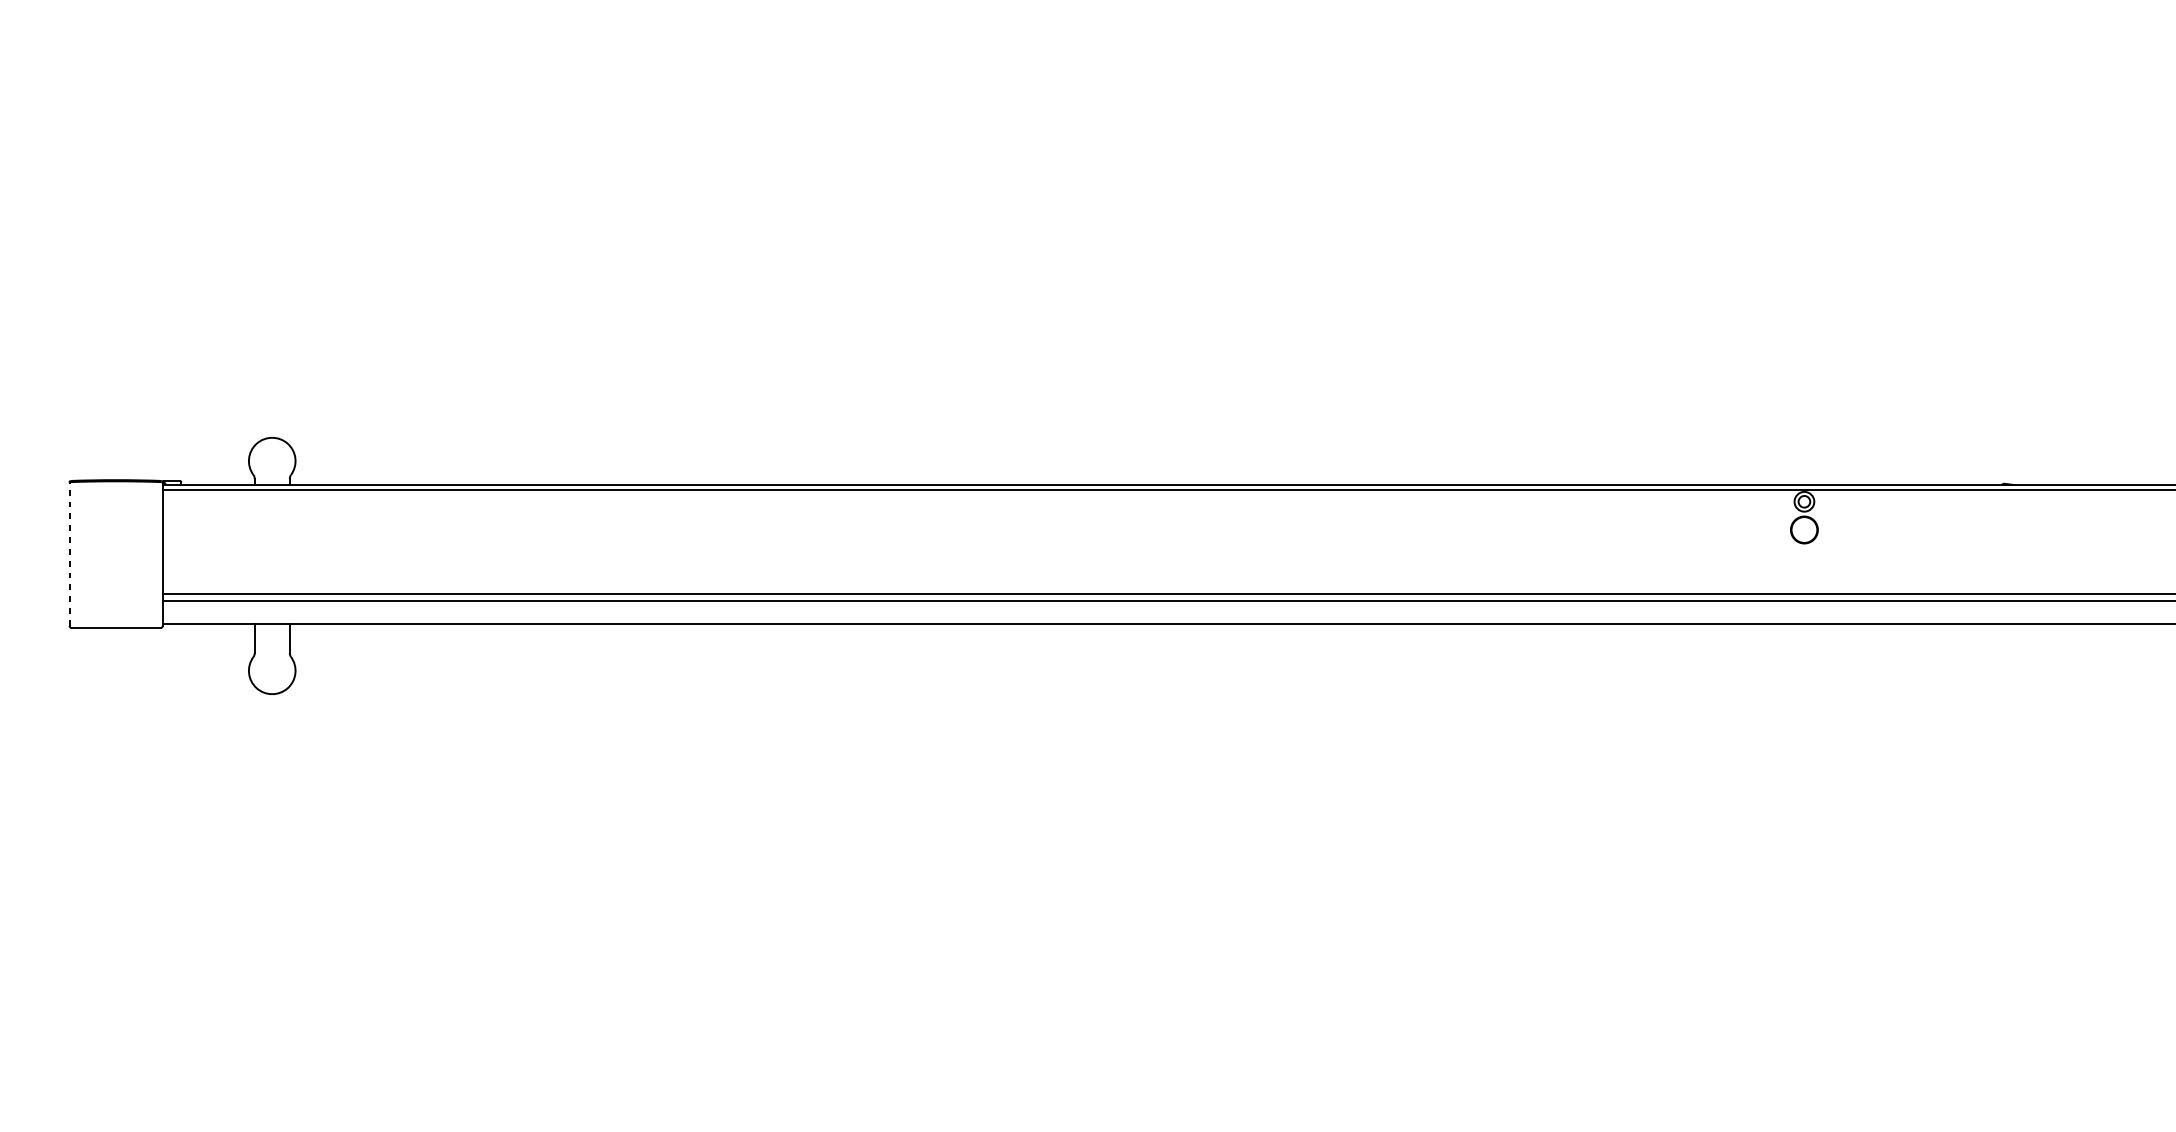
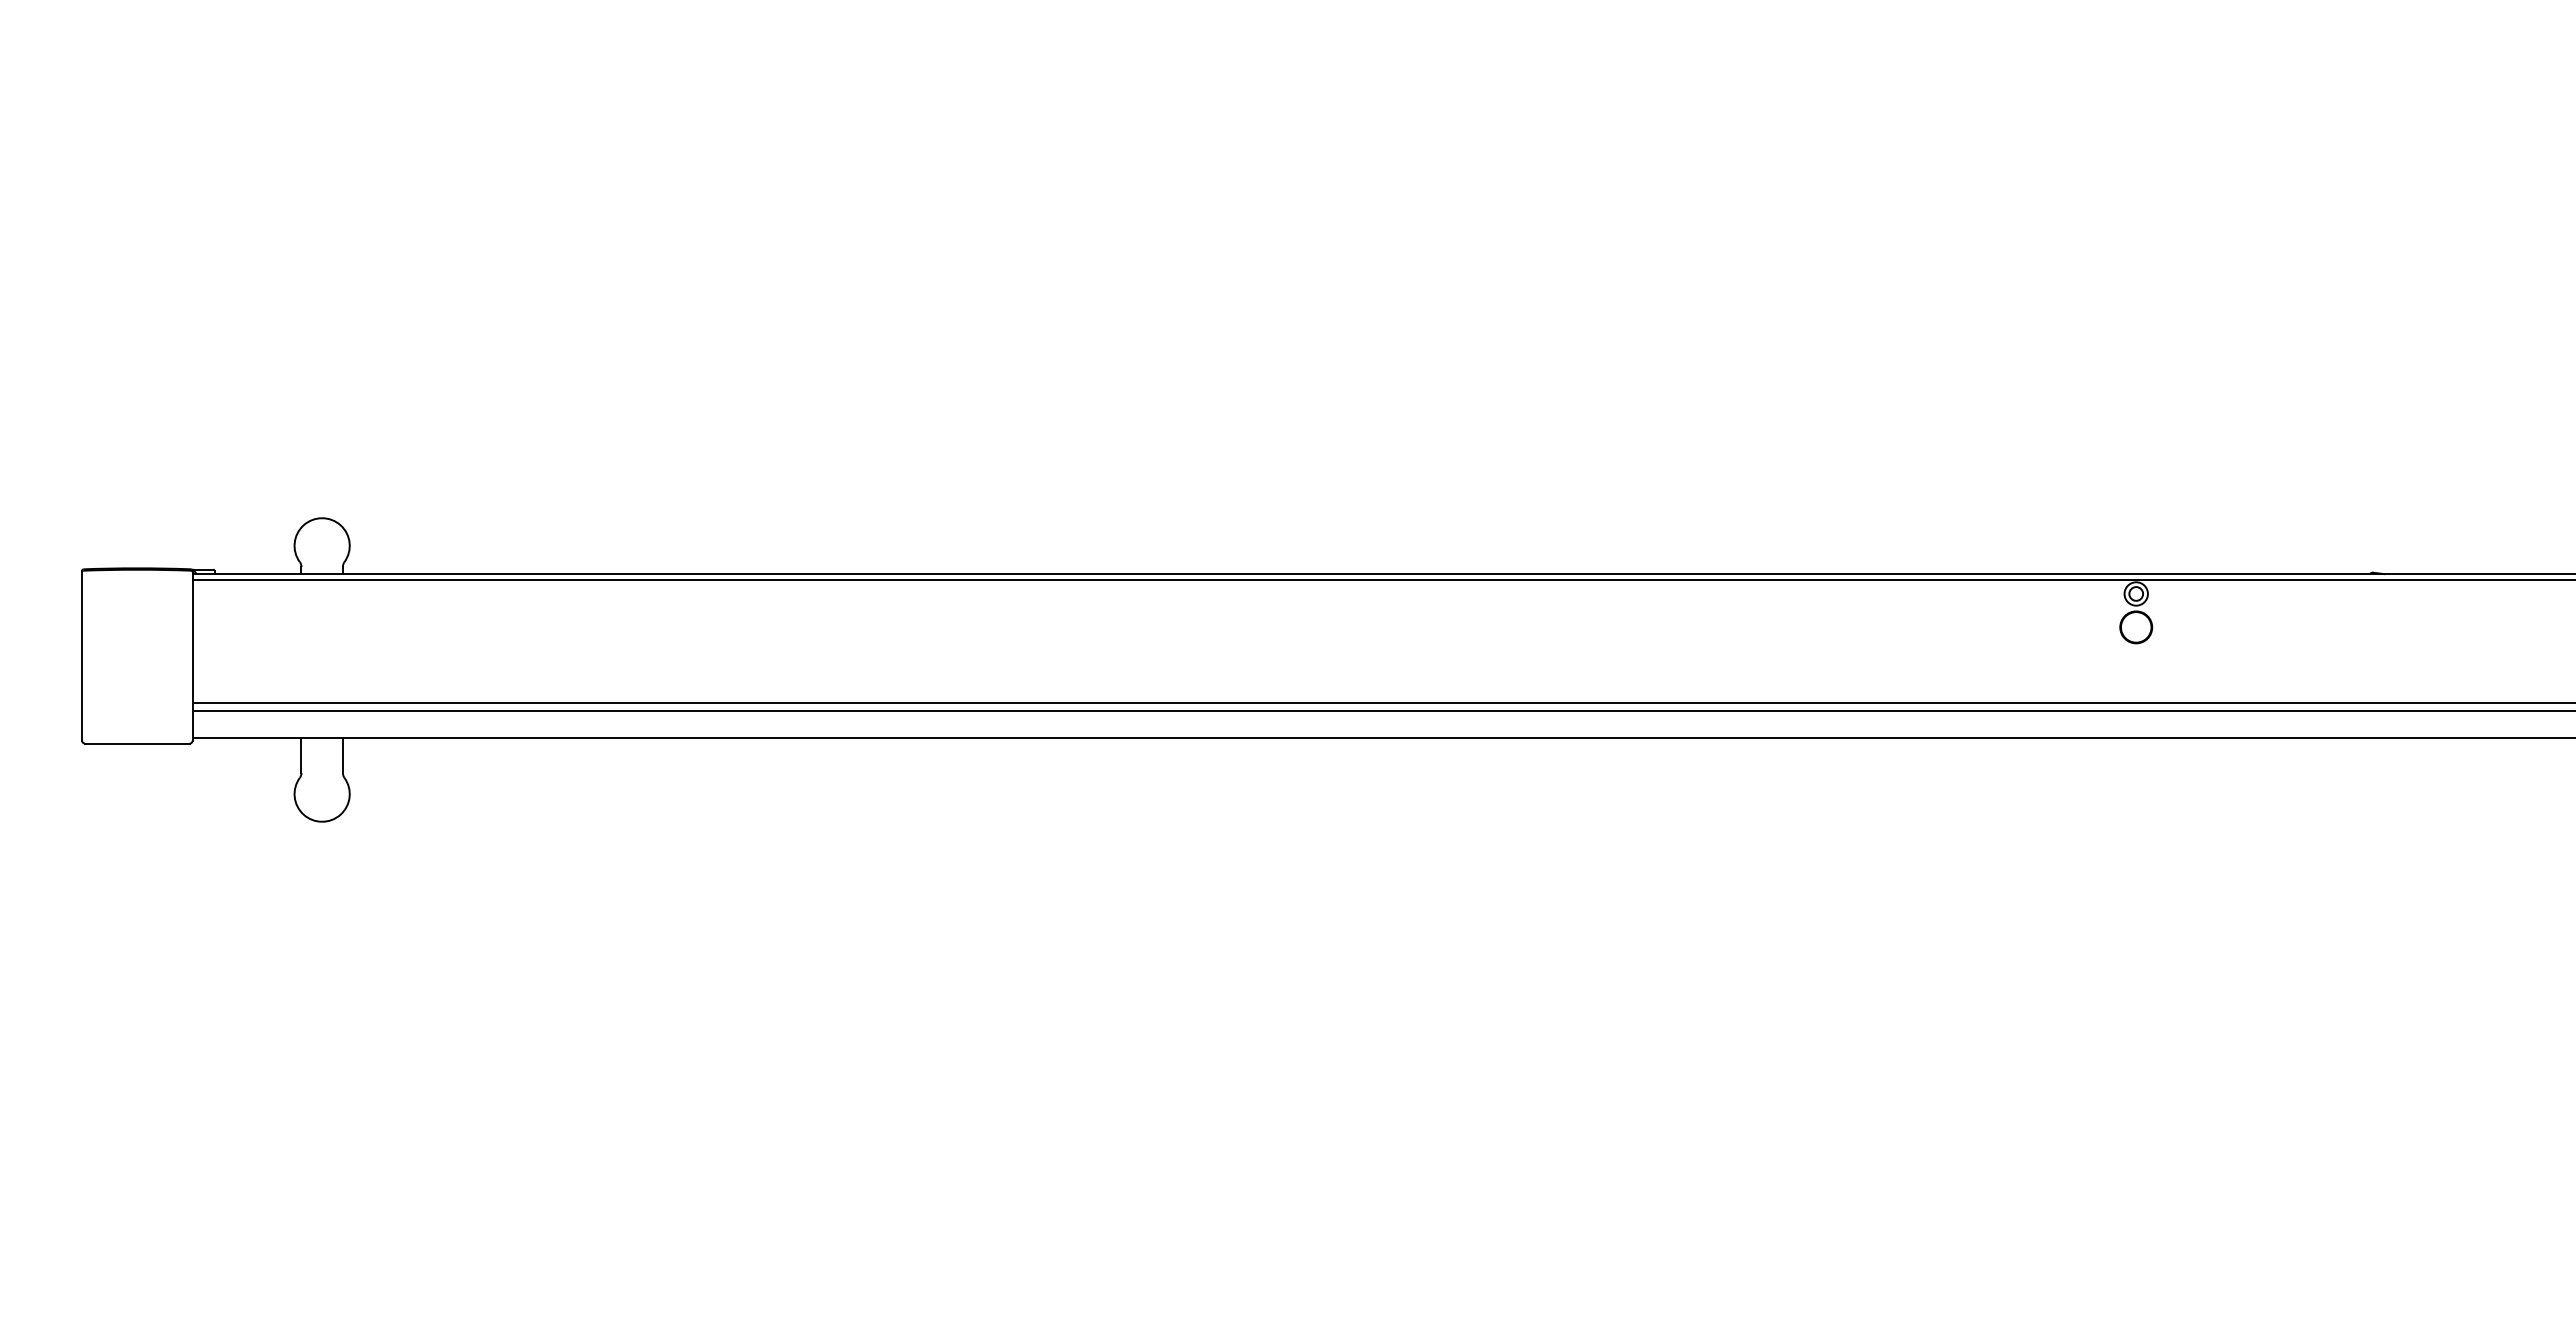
line: (69, 553) -> (82, 655), dashed -> solid

